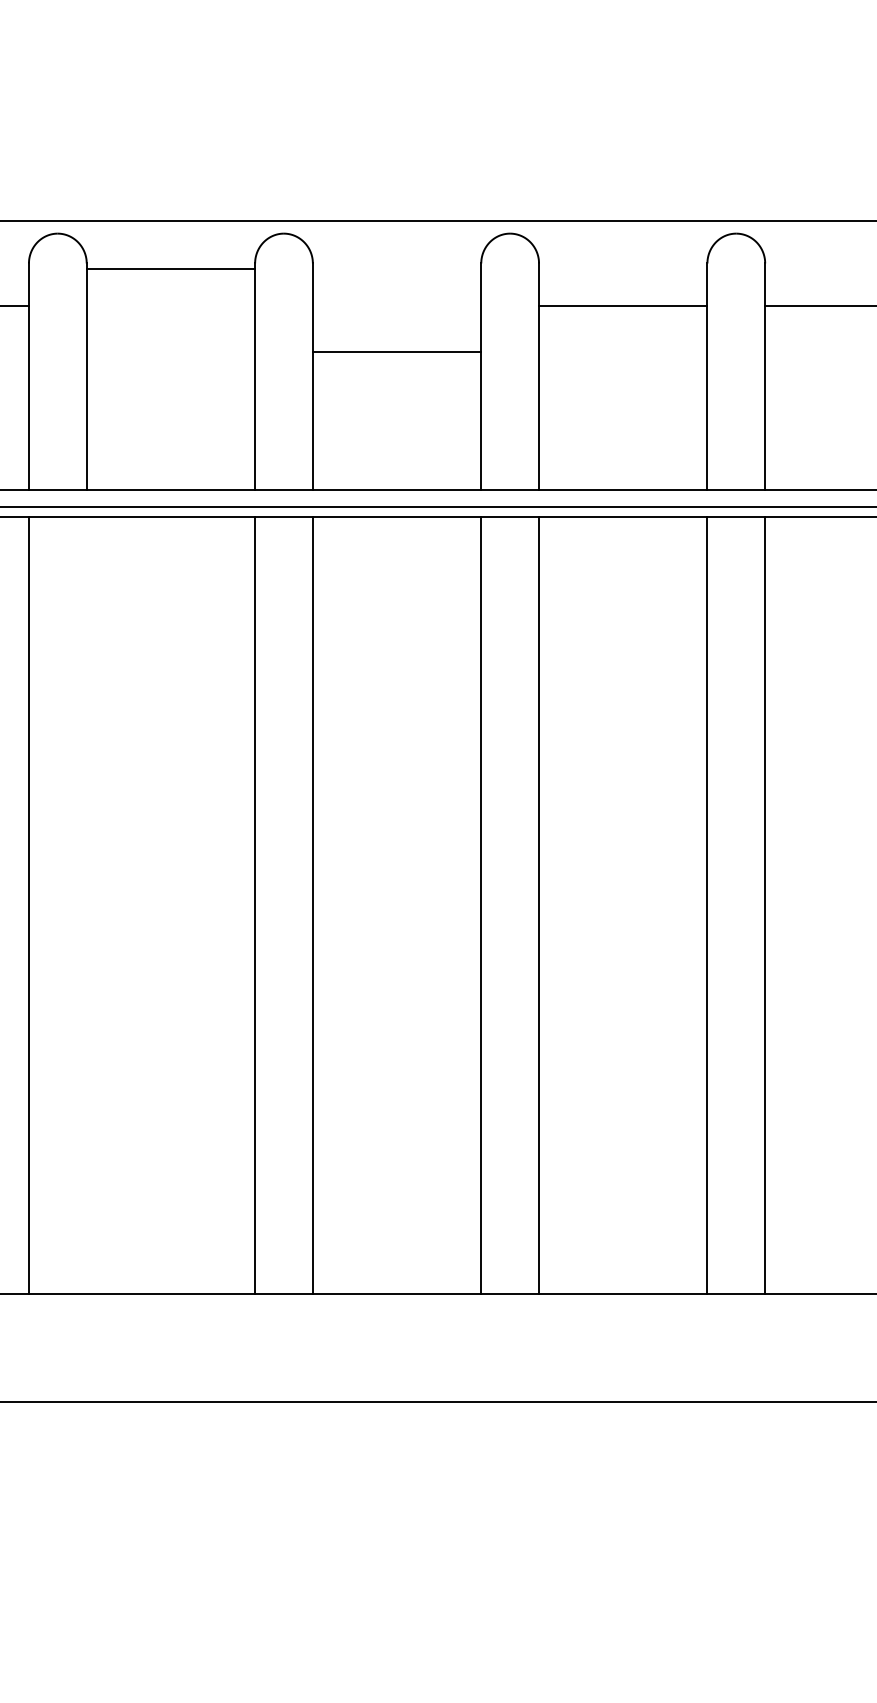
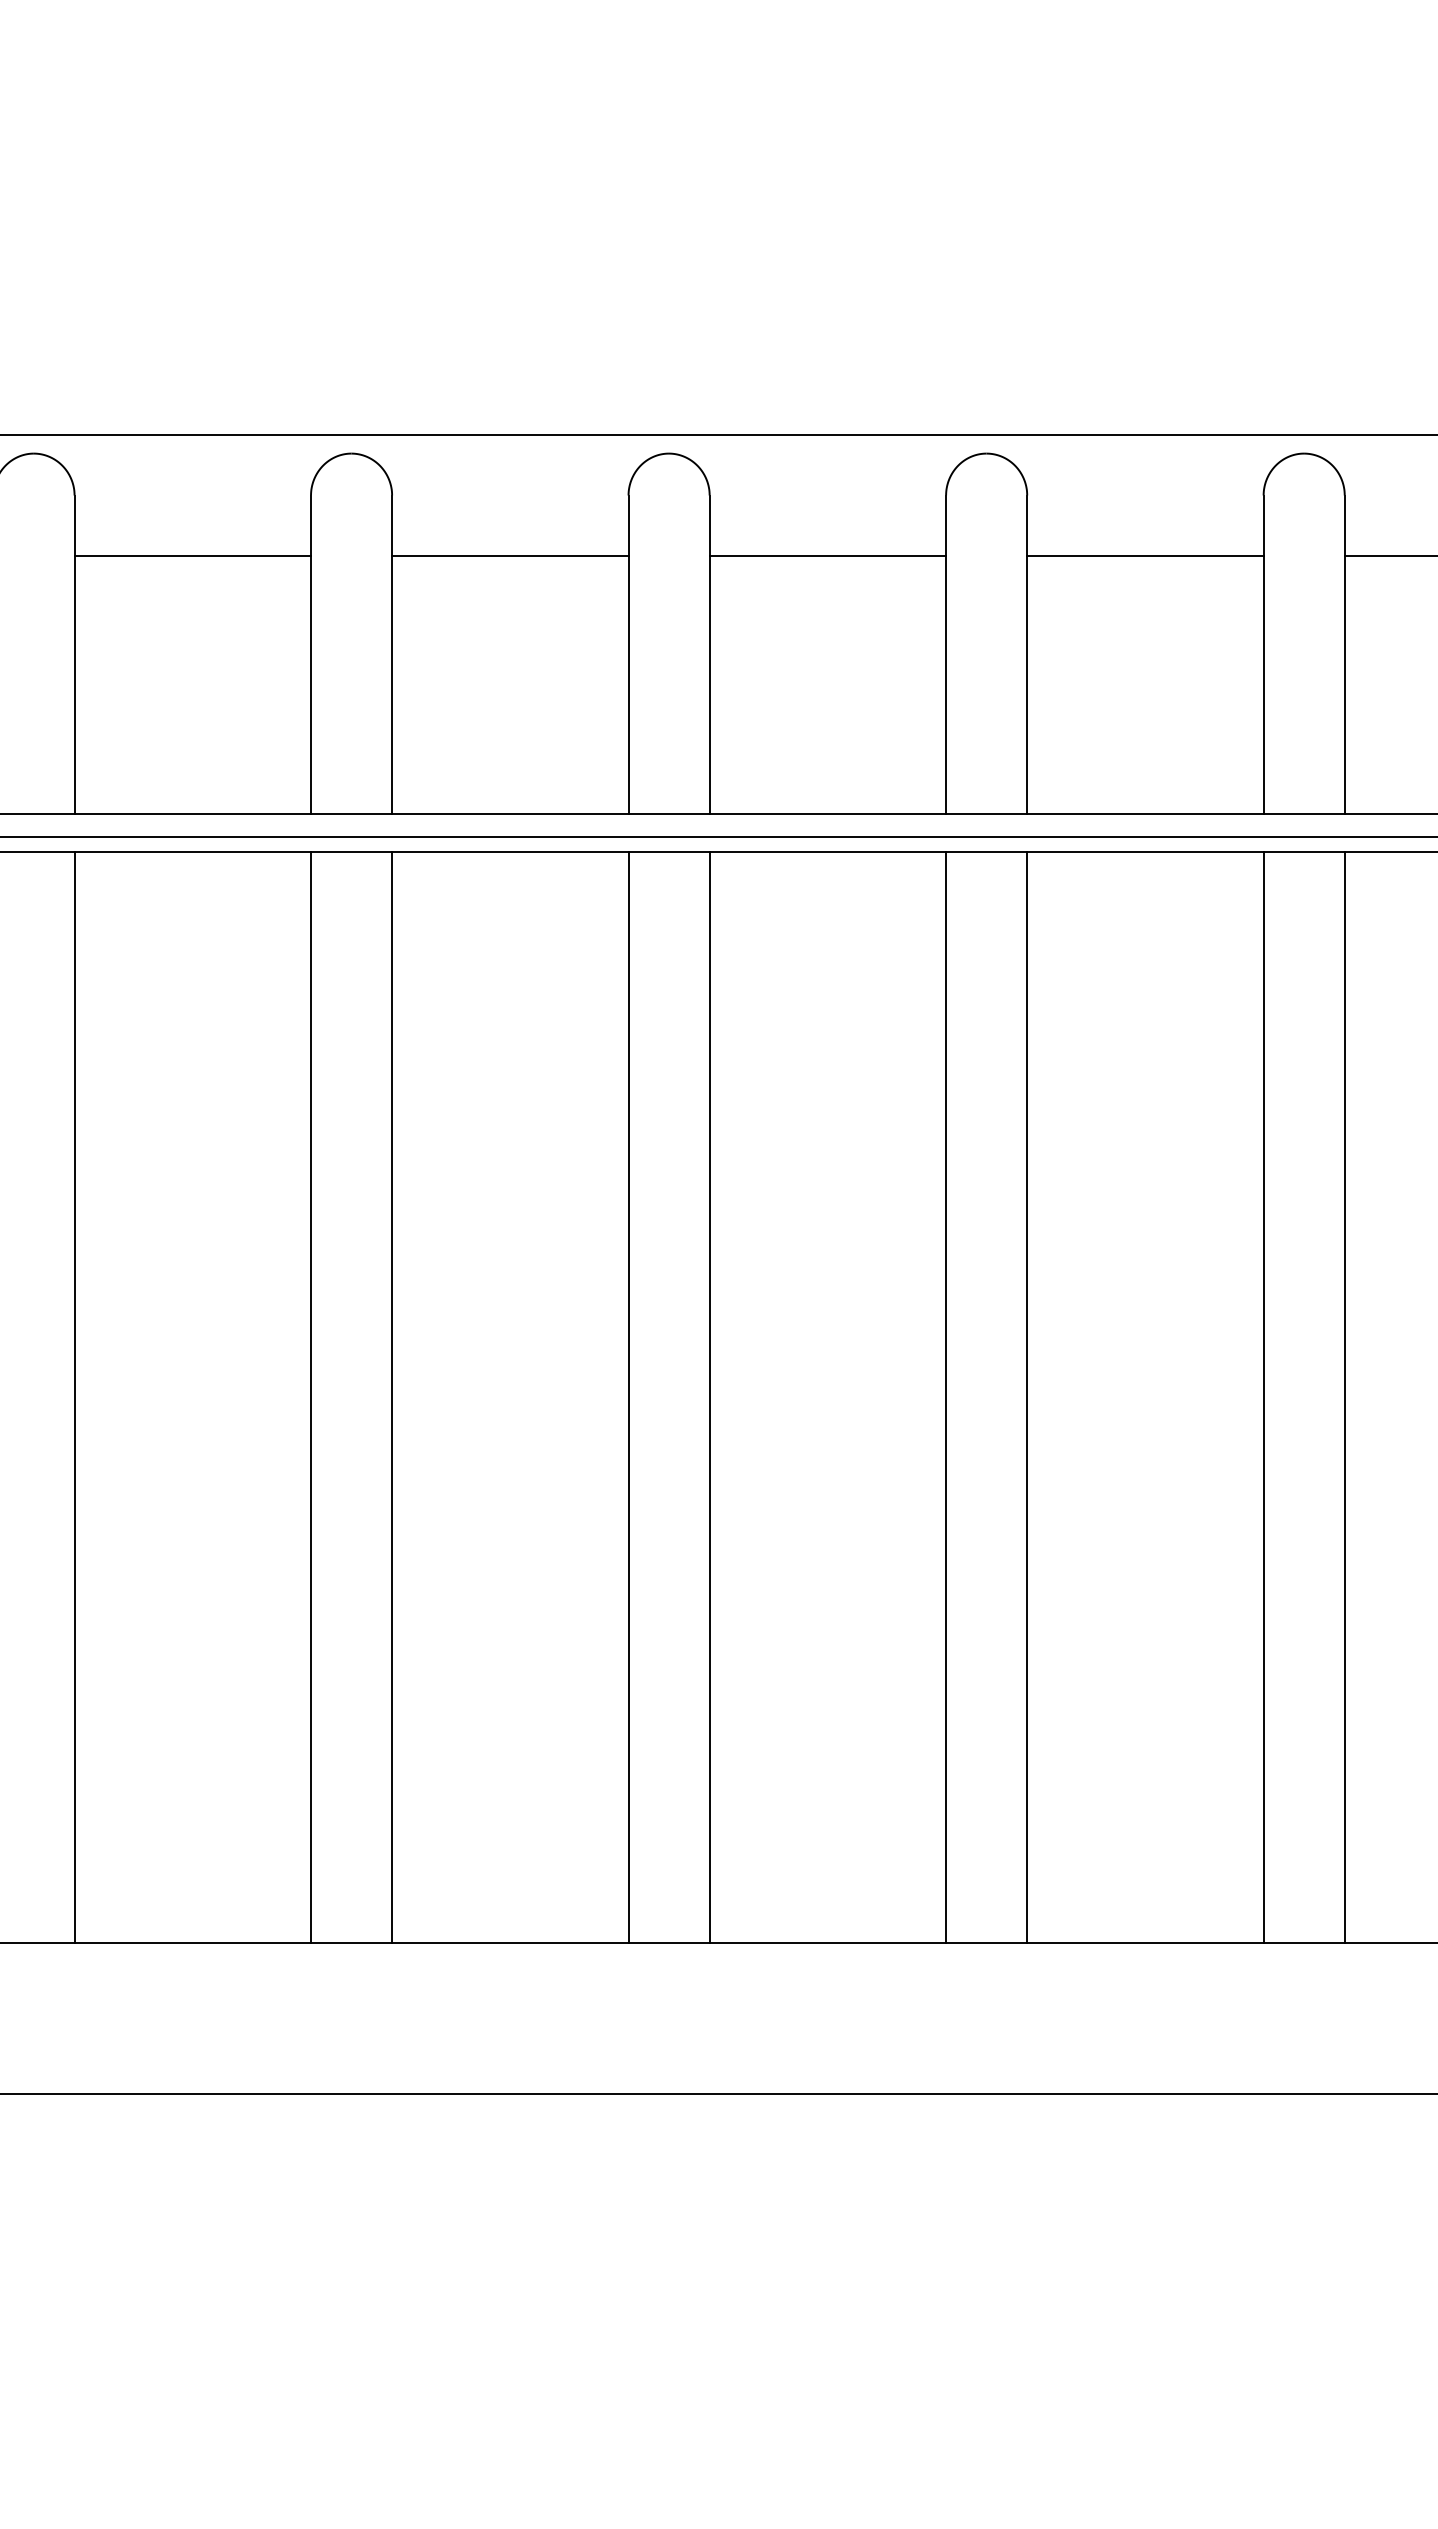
line: (171, 268) -> (510, 555), moved
line: (396, 351) -> (827, 555), moved
line: (87, 905) -> (392, 1396), added

